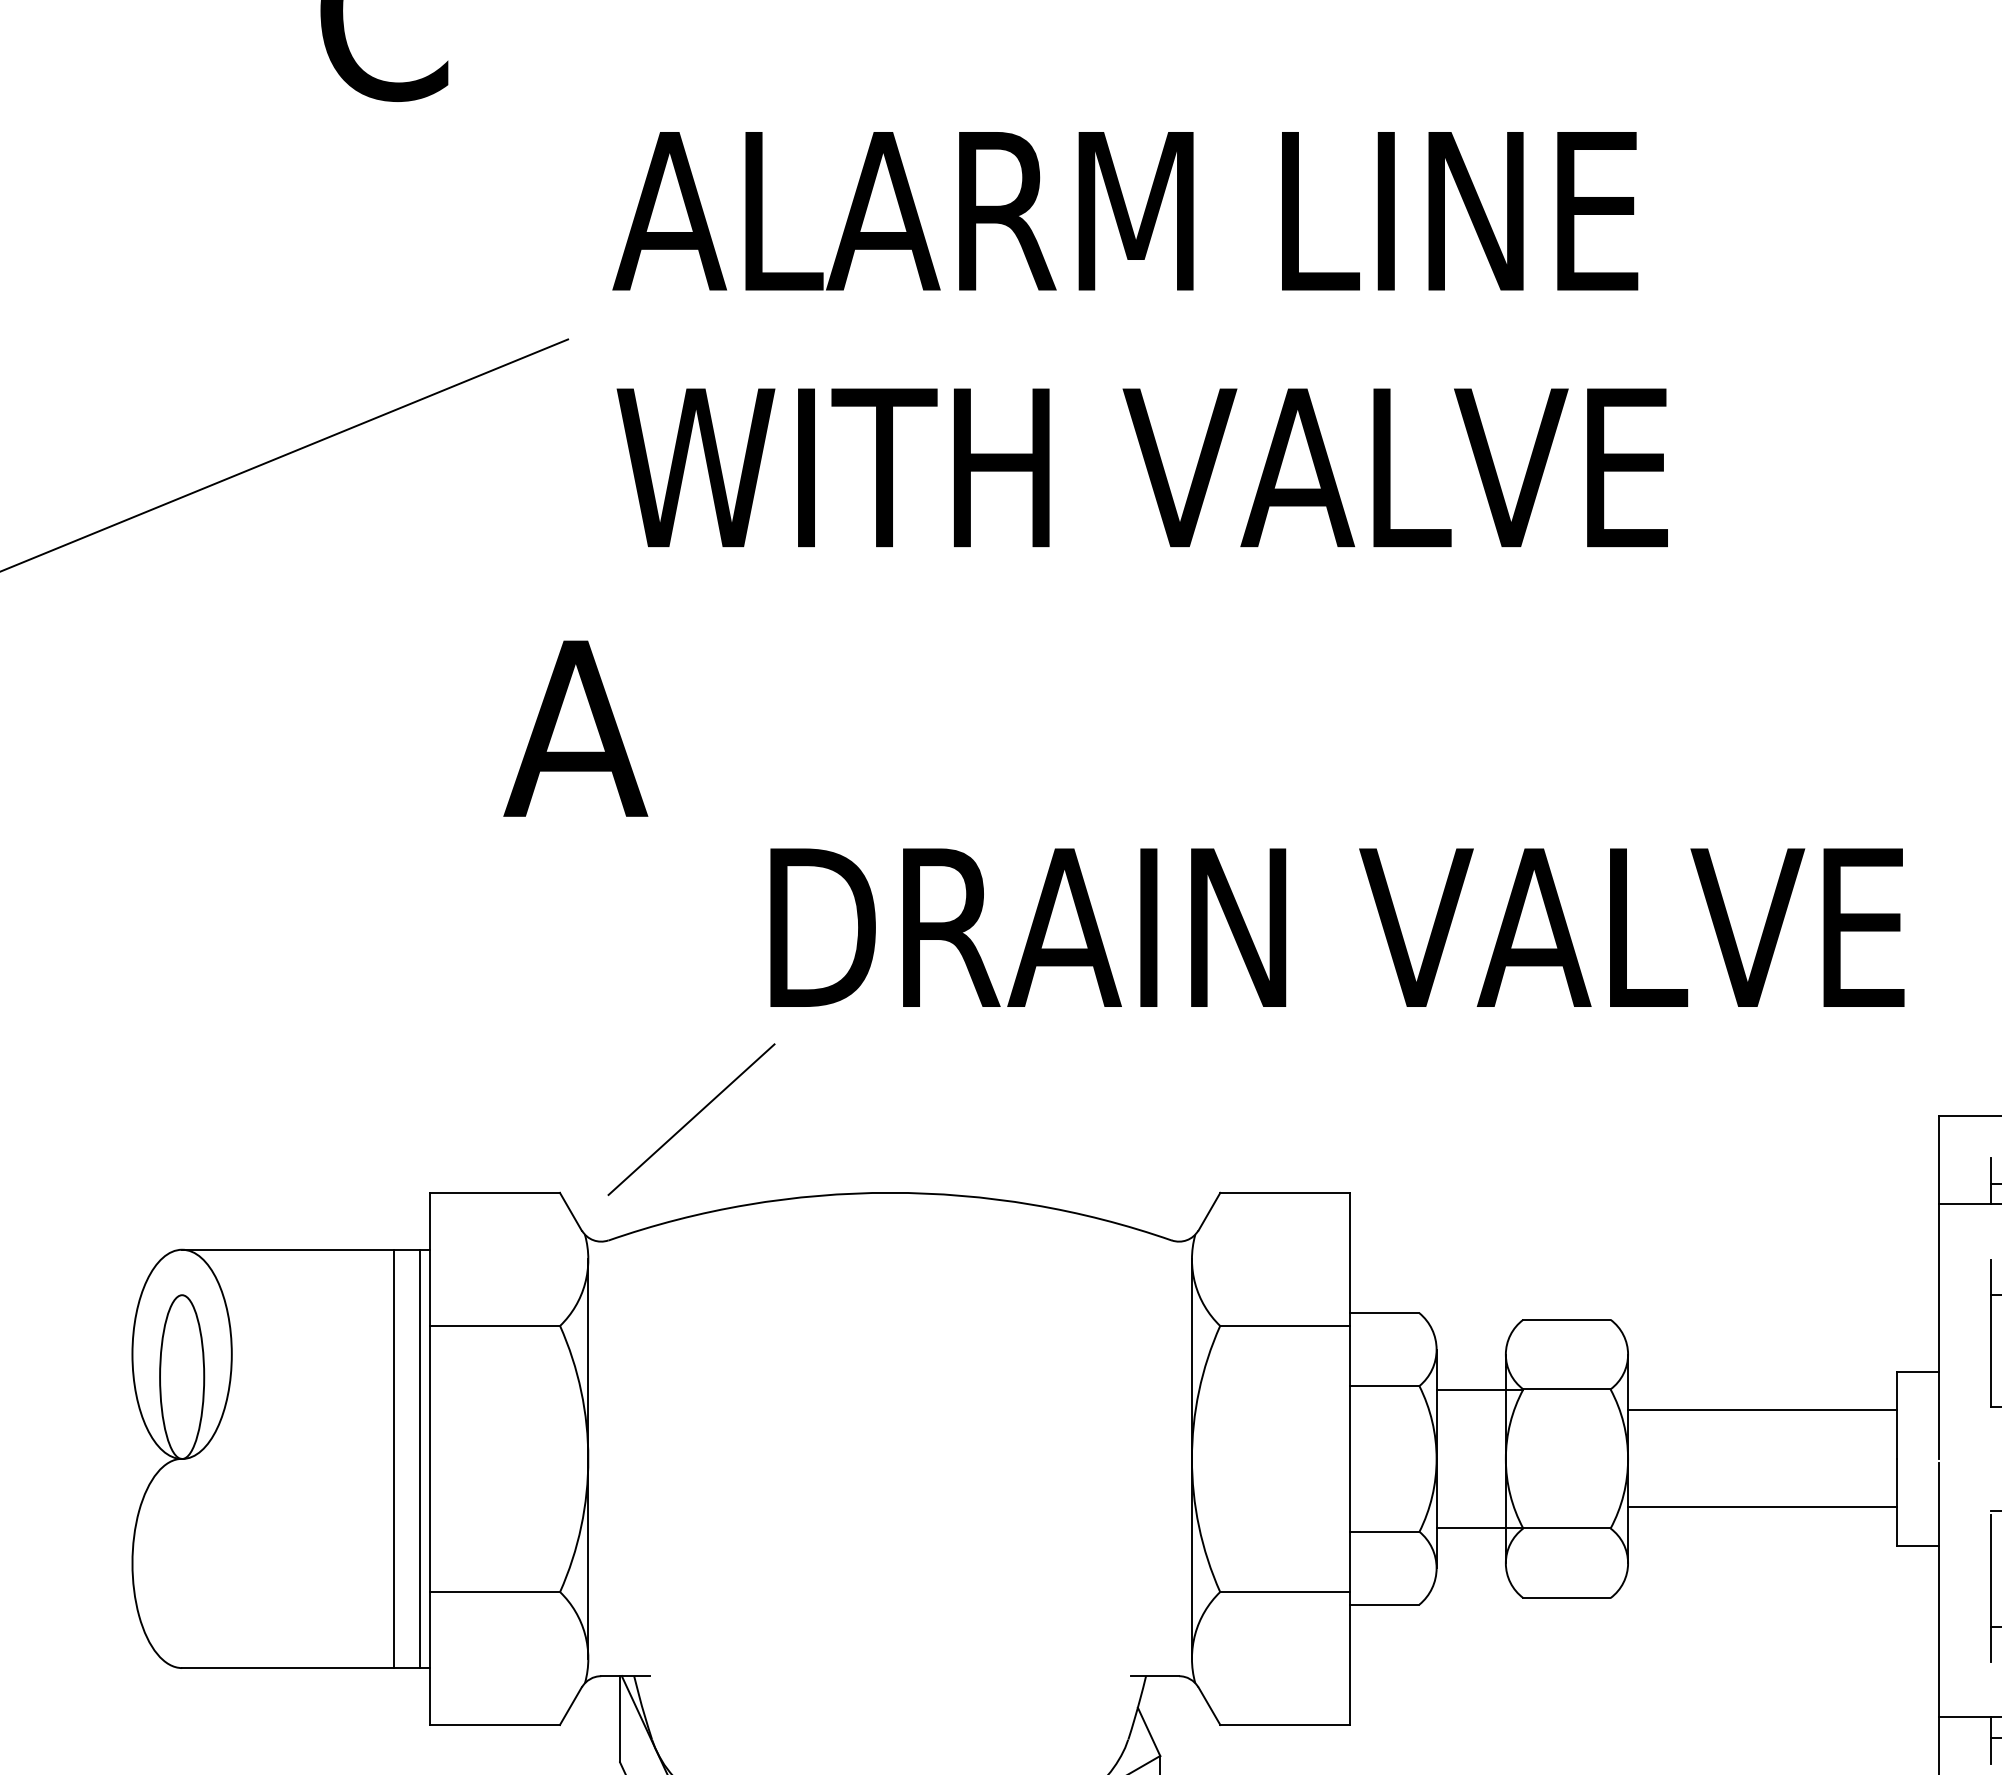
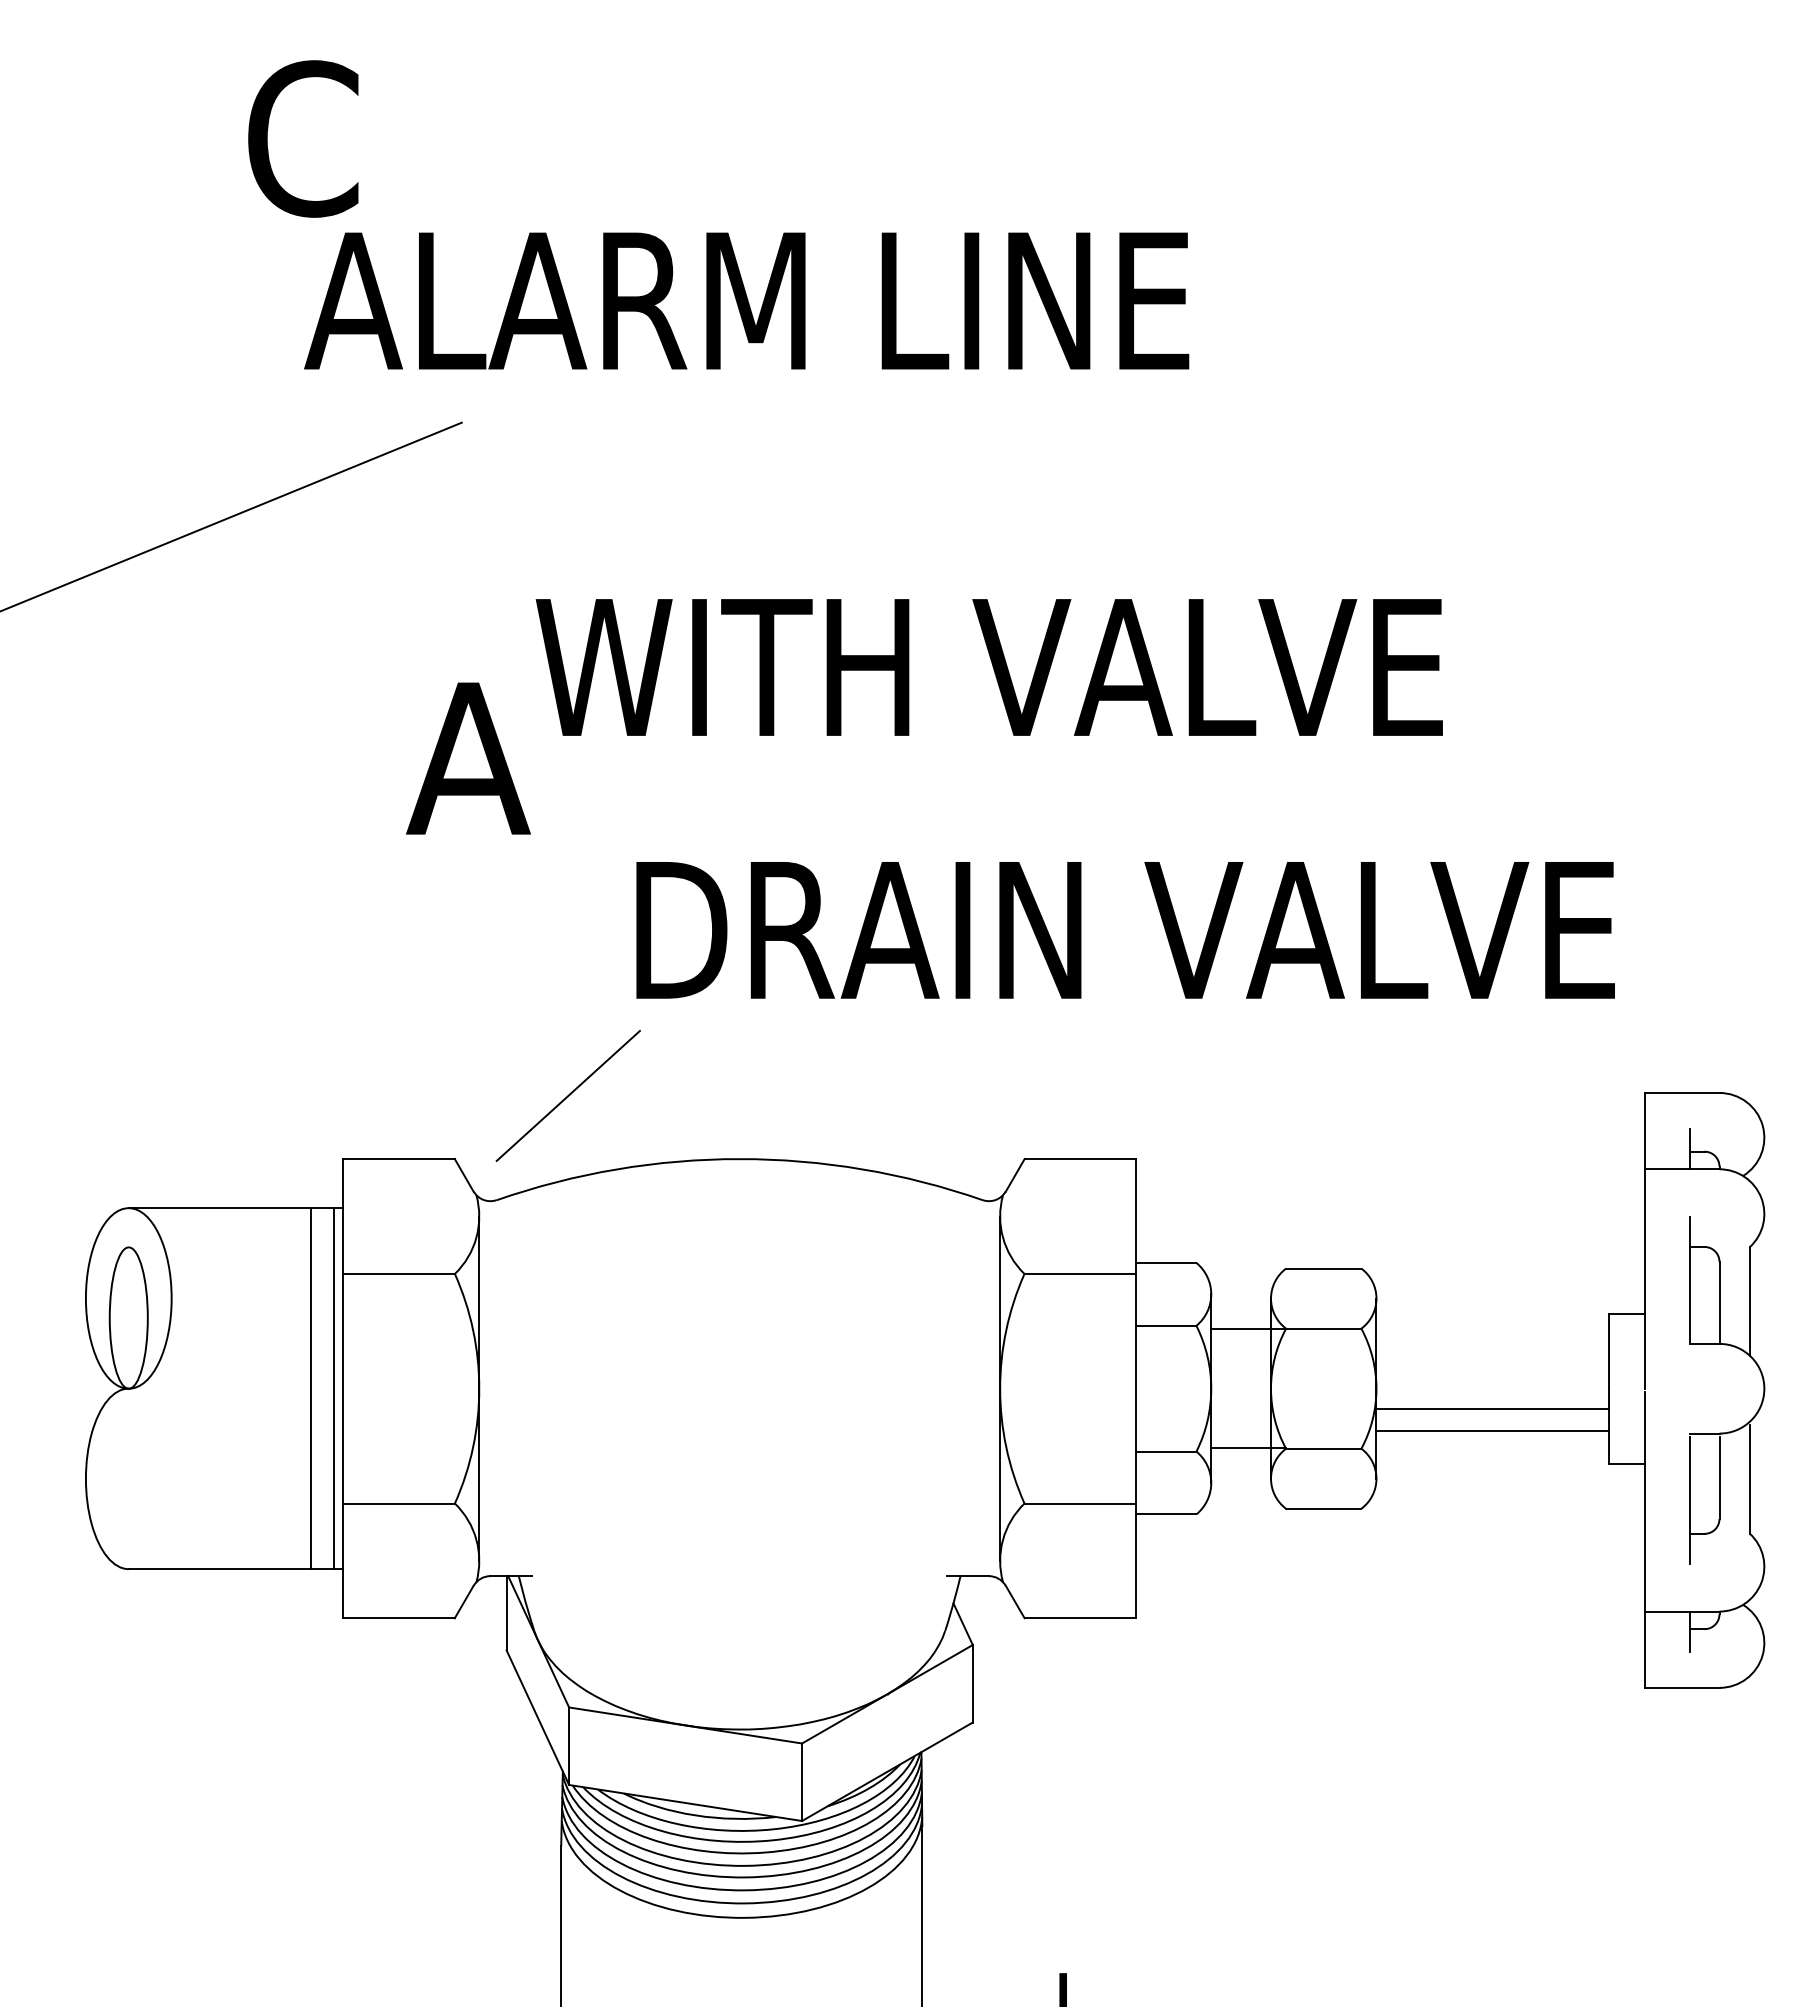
text: (1125, 210) -> (746, 300), moved
text: (1141, 467) -> (988, 667), moved
line: (1762, 1410) -> (1492, 1408), moved

